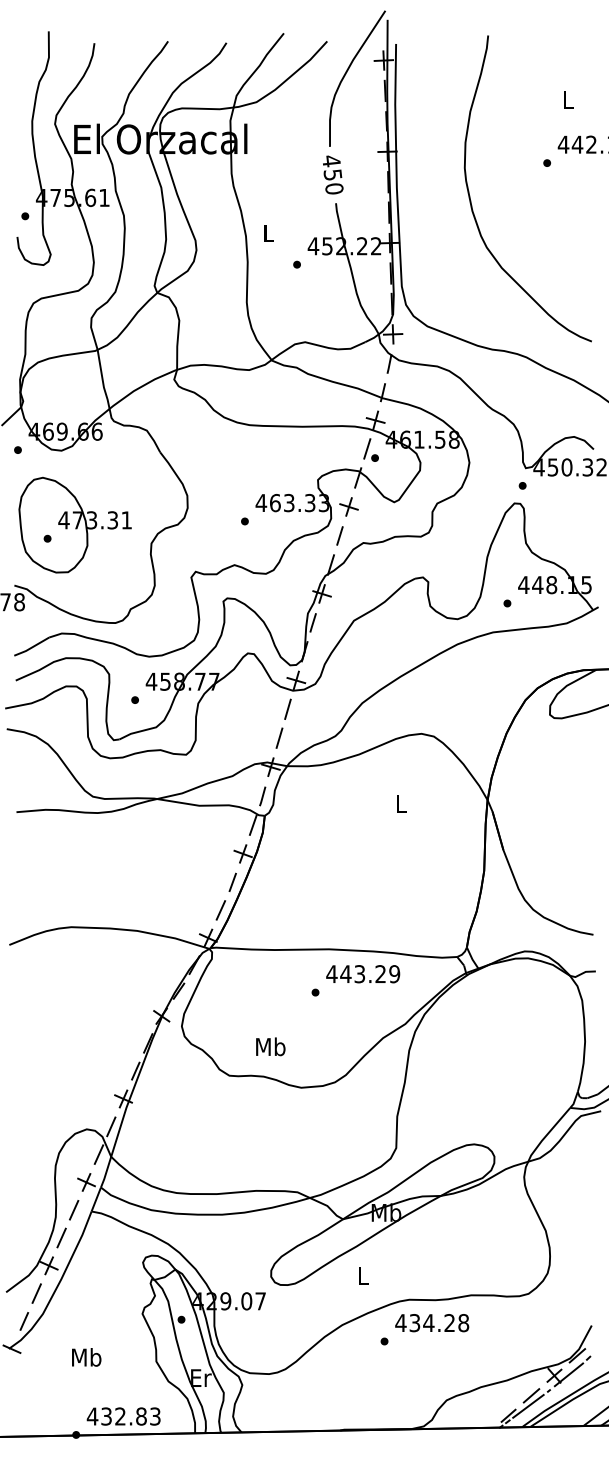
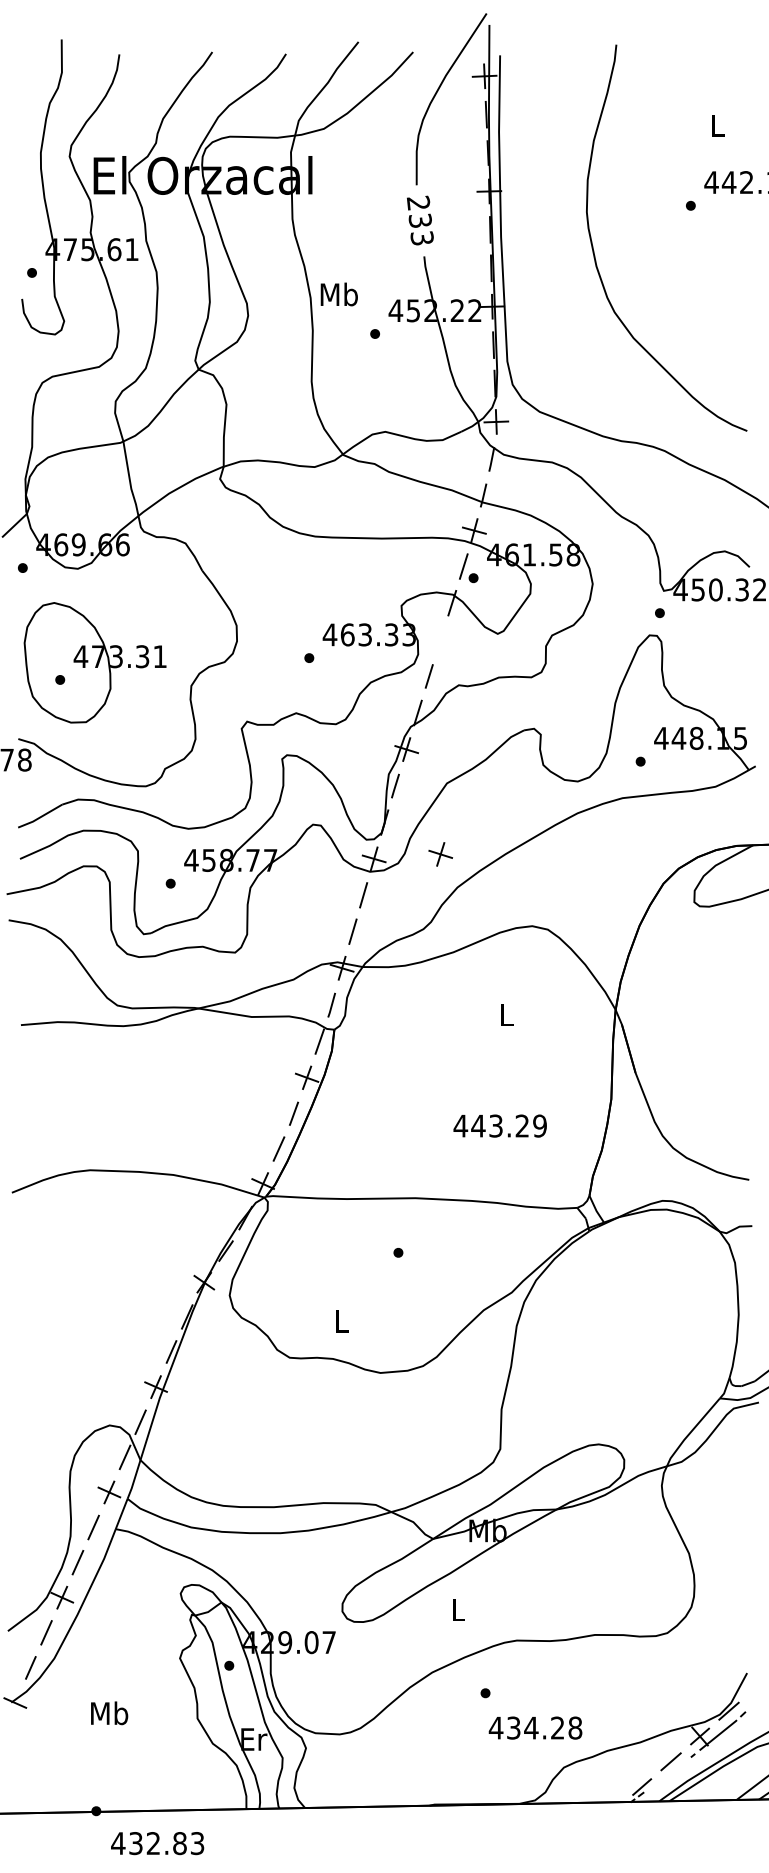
text: (332, 174) -> (419, 220), 450 -> 233
text: (268, 233) -> (339, 294), L -> Mb
part: (348, 506) -> (440, 853), moved
text: (363, 974) -> (500, 1126), moved
text: (270, 1046) -> (341, 1320), Mb -> L
text: (432, 1323) -> (535, 1728), moved
line: (528, 1405) -> (667, 1774), removed
text: (123, 1416) -> (157, 1843), moved

